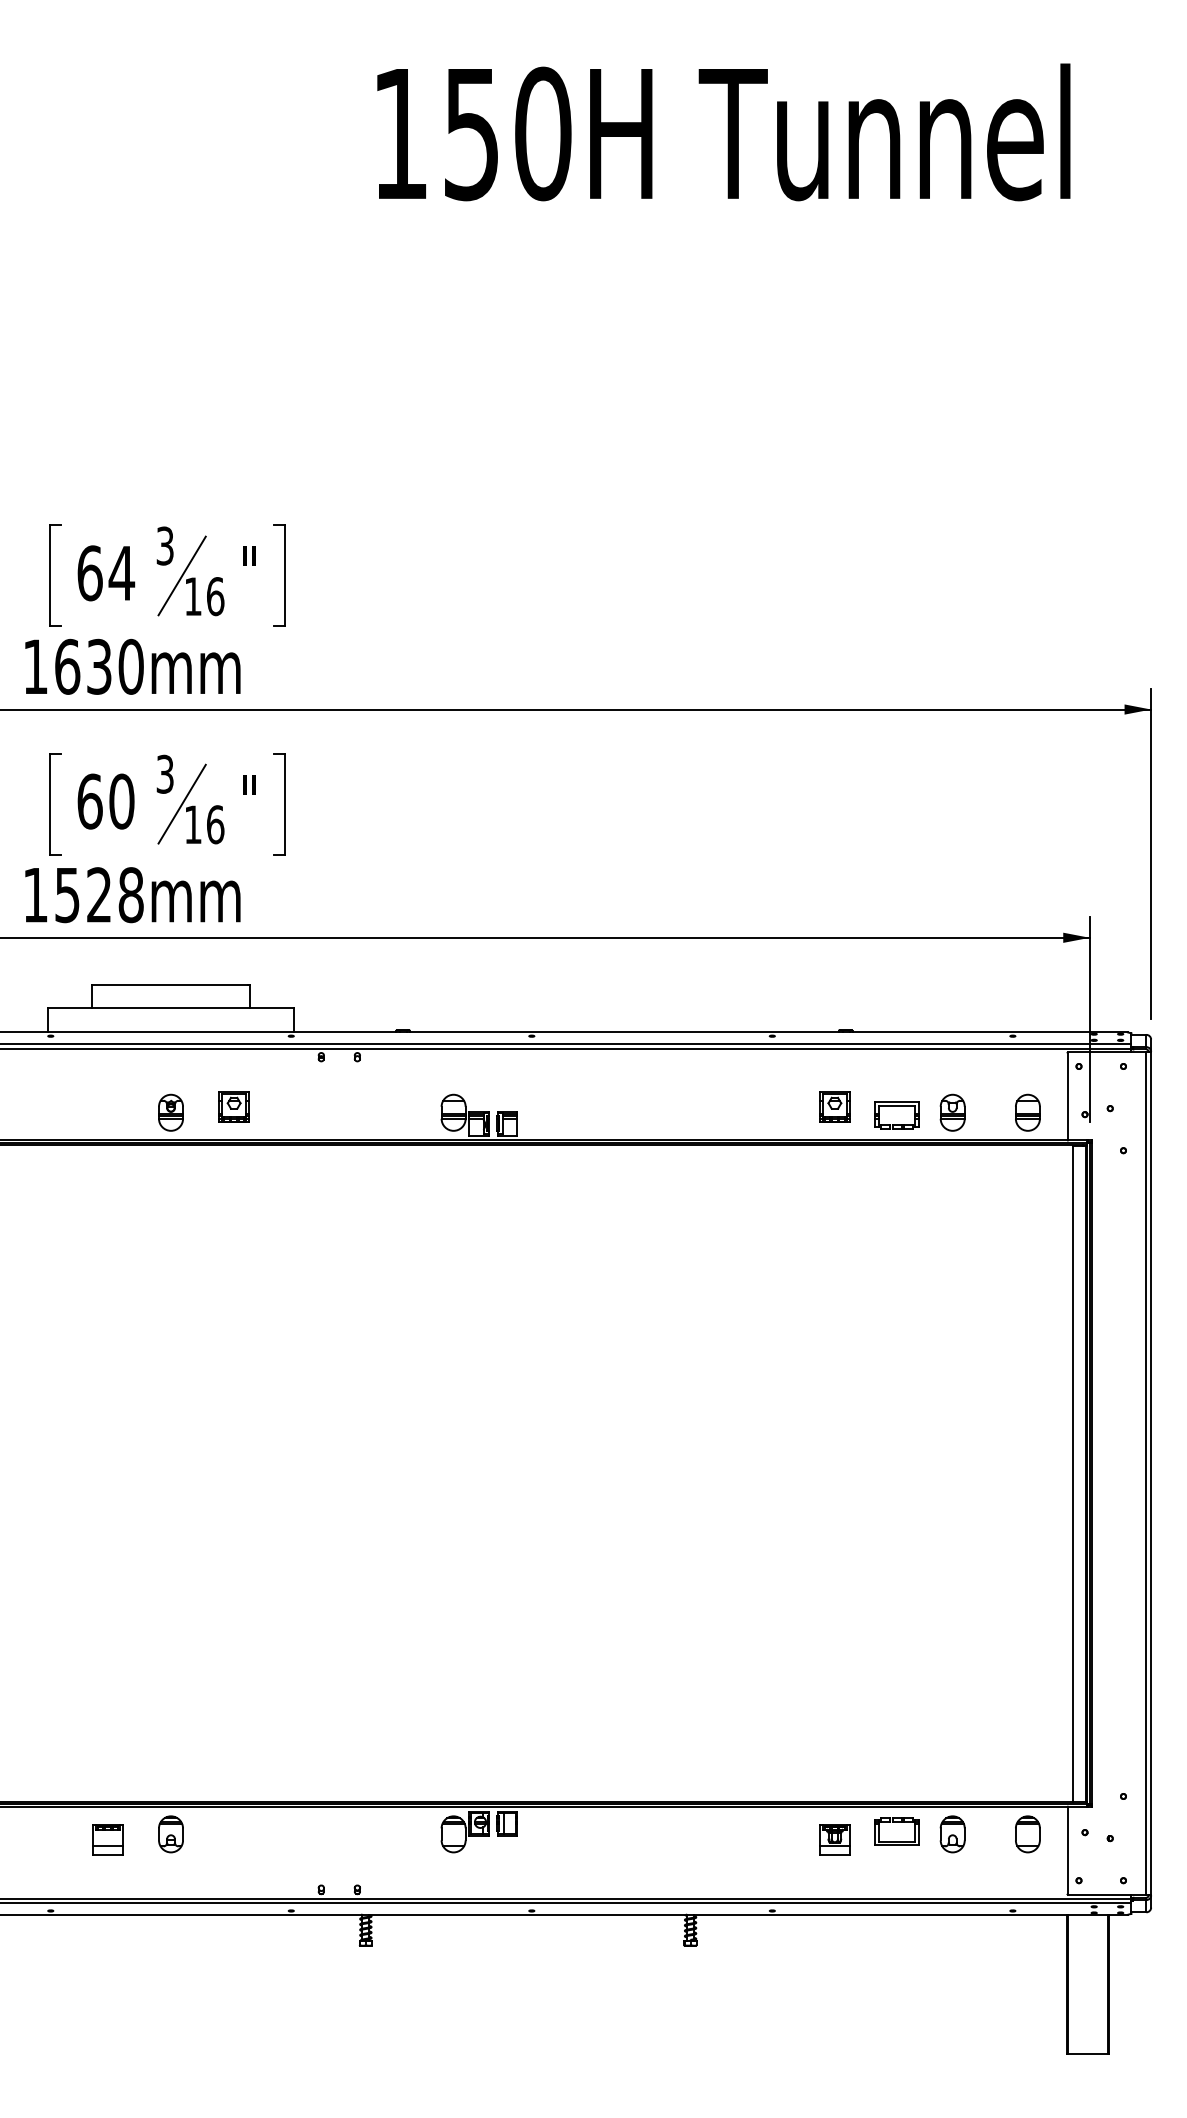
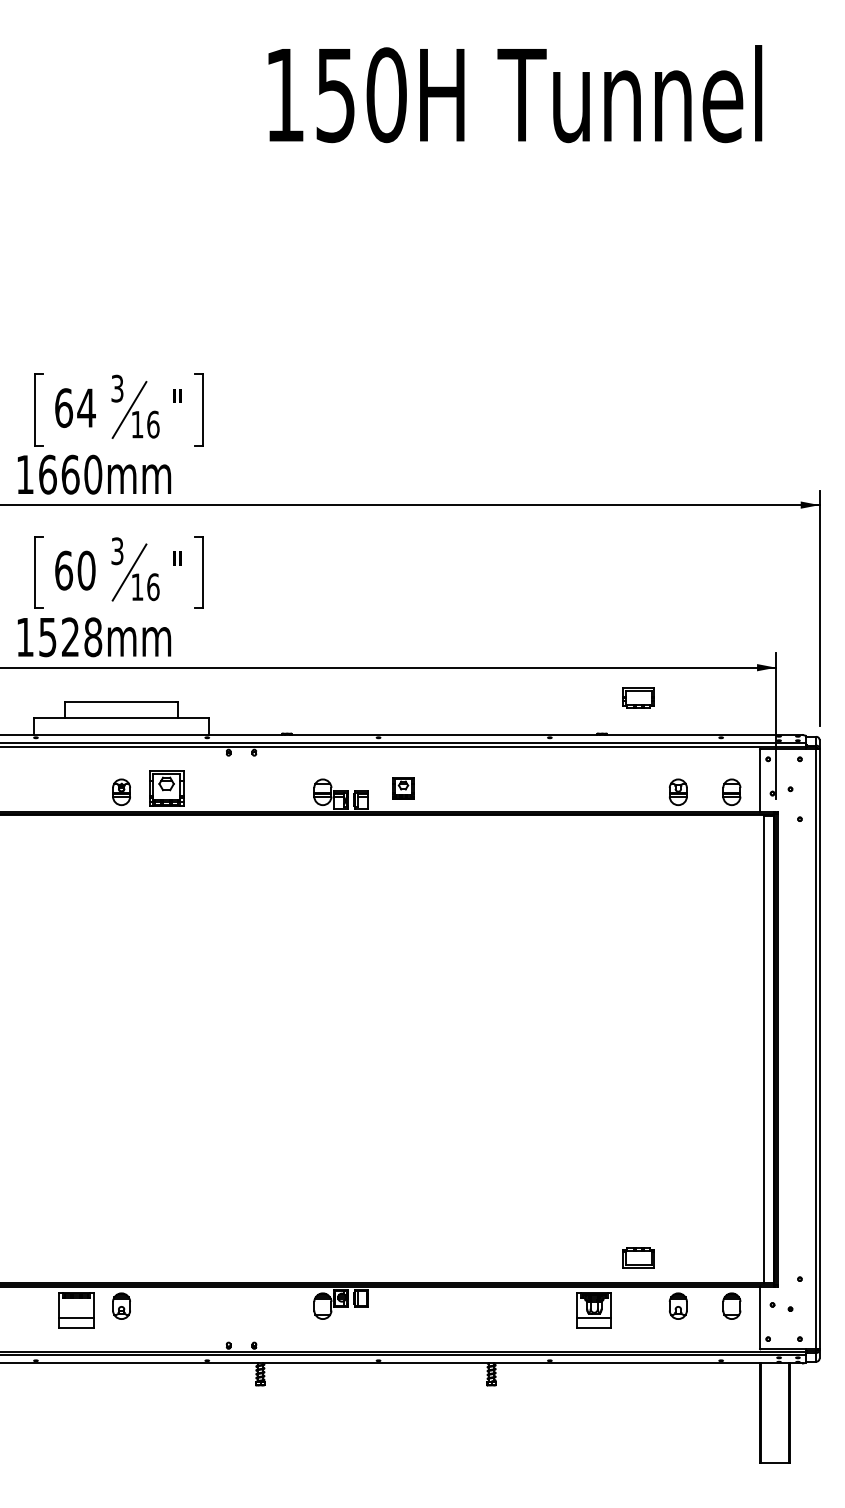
text: (99, 666) -> (70, 474), 1630mm -> 1660mm
part: (233, 1106) -> (166, 787), size x1.6
part: (834, 1106) -> (403, 787), moved
part: (896, 1106) -> (638, 691), moved
part: (896, 1822) -> (638, 1251), moved
part: (107, 1839) -> (76, 1309), size x1.6
part: (834, 1839) -> (594, 1309), size x1.6

